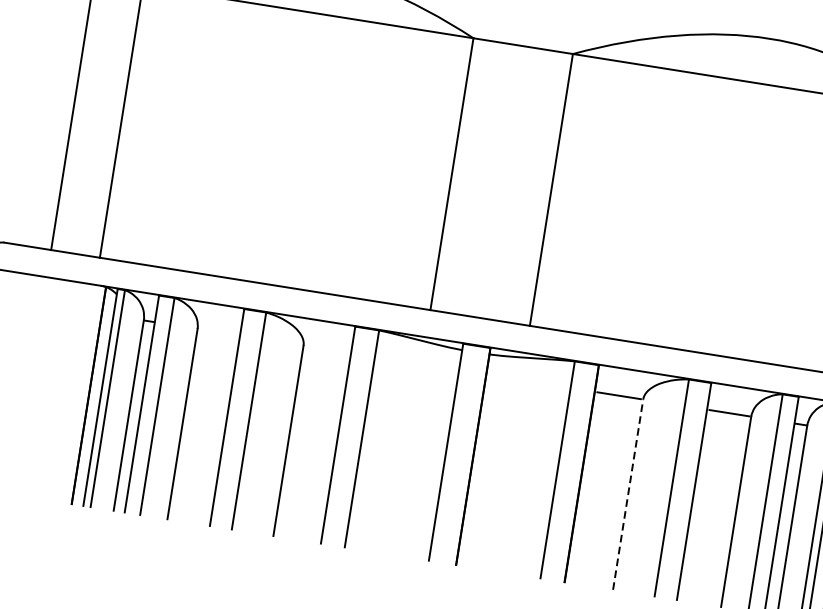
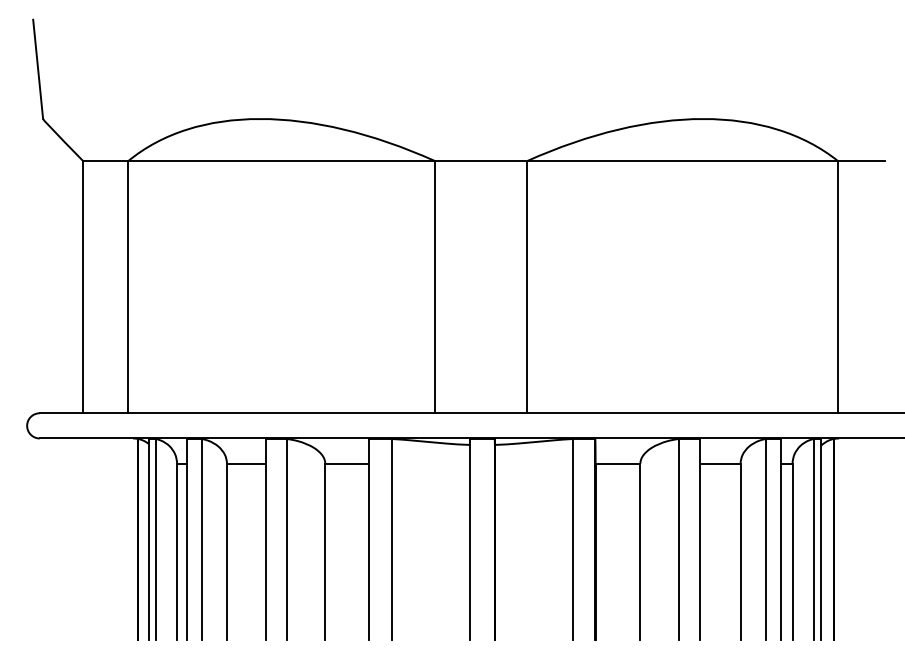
line: (218, 332) -> (246, 463), added
line: (327, 349) -> (347, 463), added
line: (628, 494) -> (640, 551), dashed -> solid

